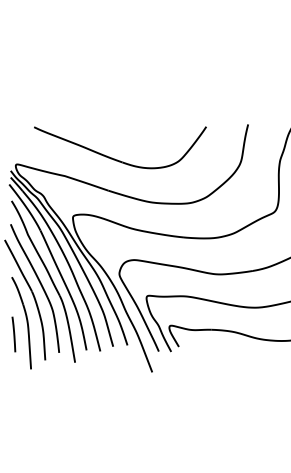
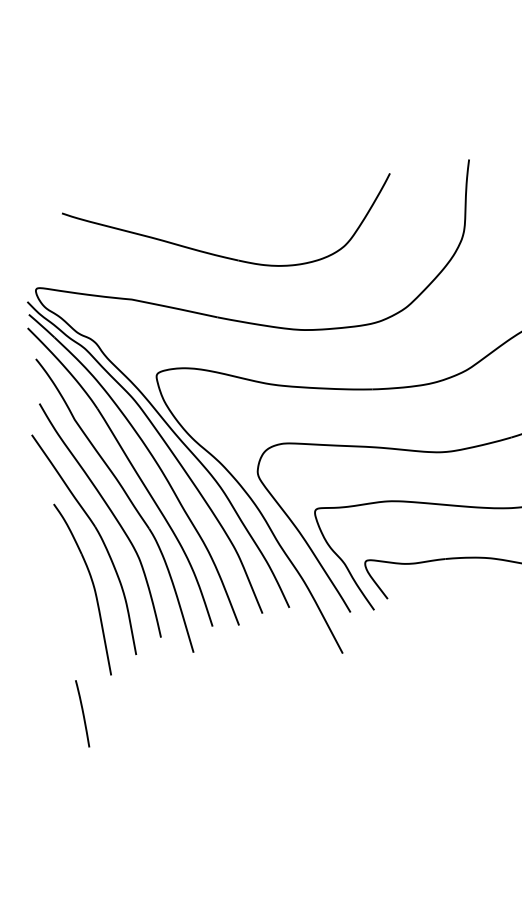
line: (13, 334) -> (81, 713), moved

